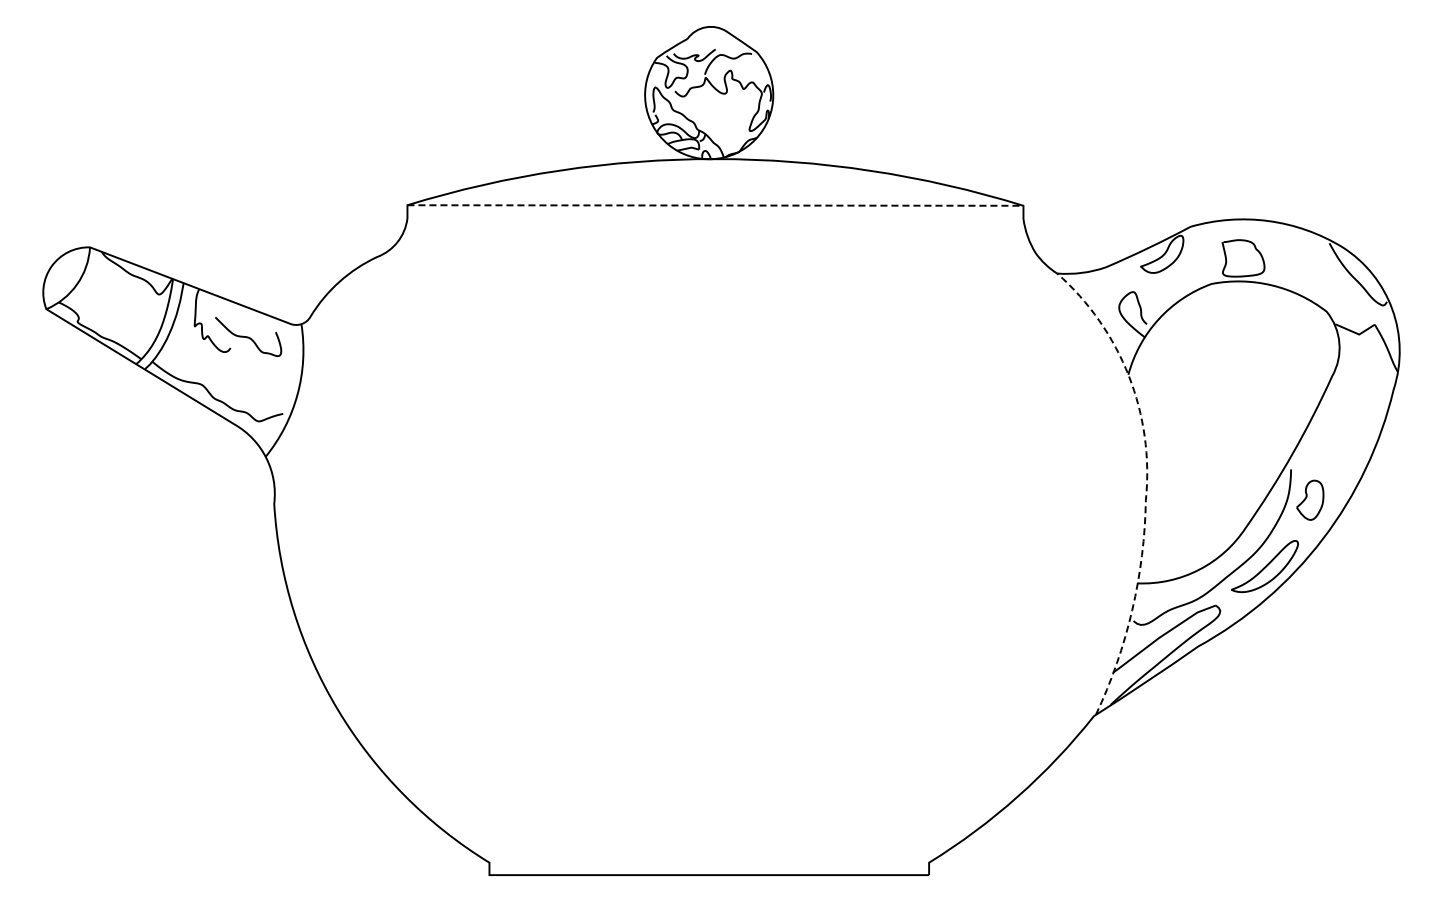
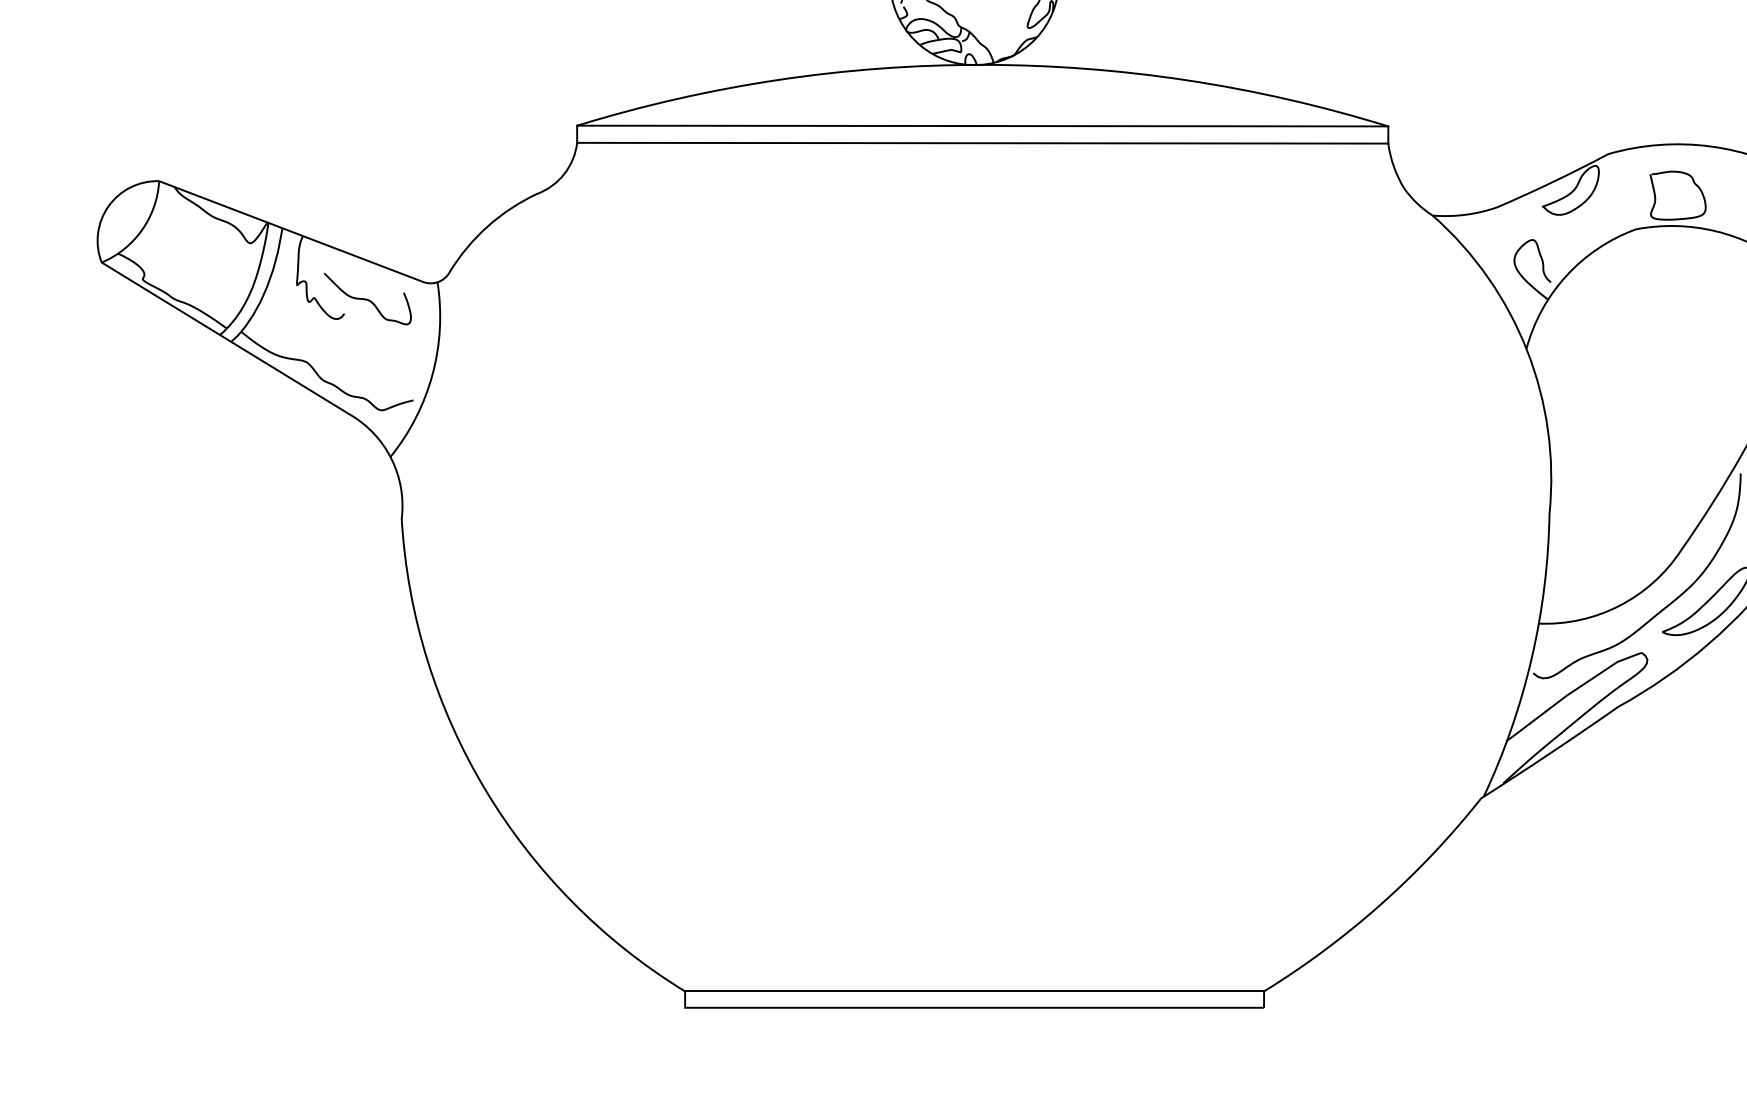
line: (715, 205) -> (982, 126), dashed -> solid
line: (715, 218) -> (982, 143), added
line: (1147, 484) -> (1551, 493), dashed -> solid
line: (709, 862) -> (974, 991), added

